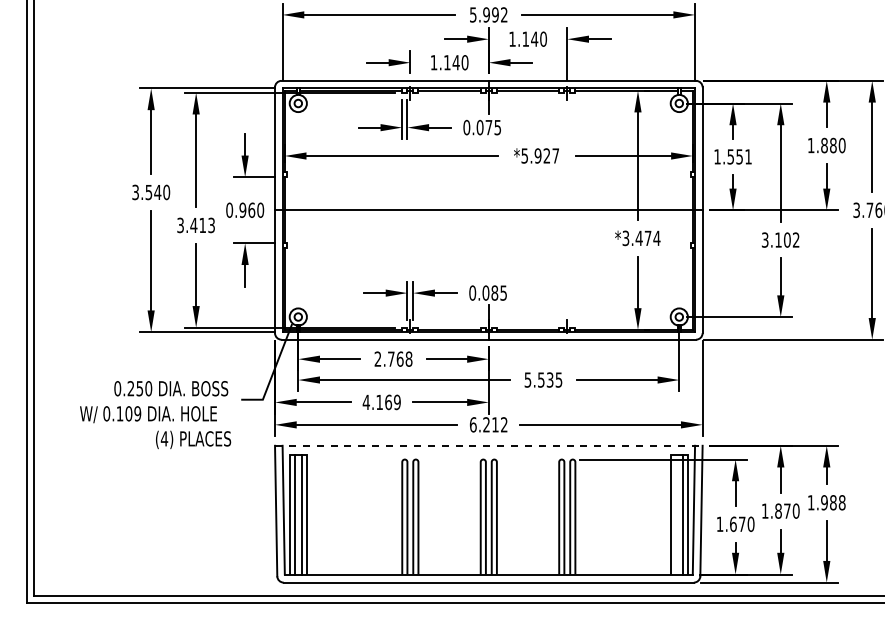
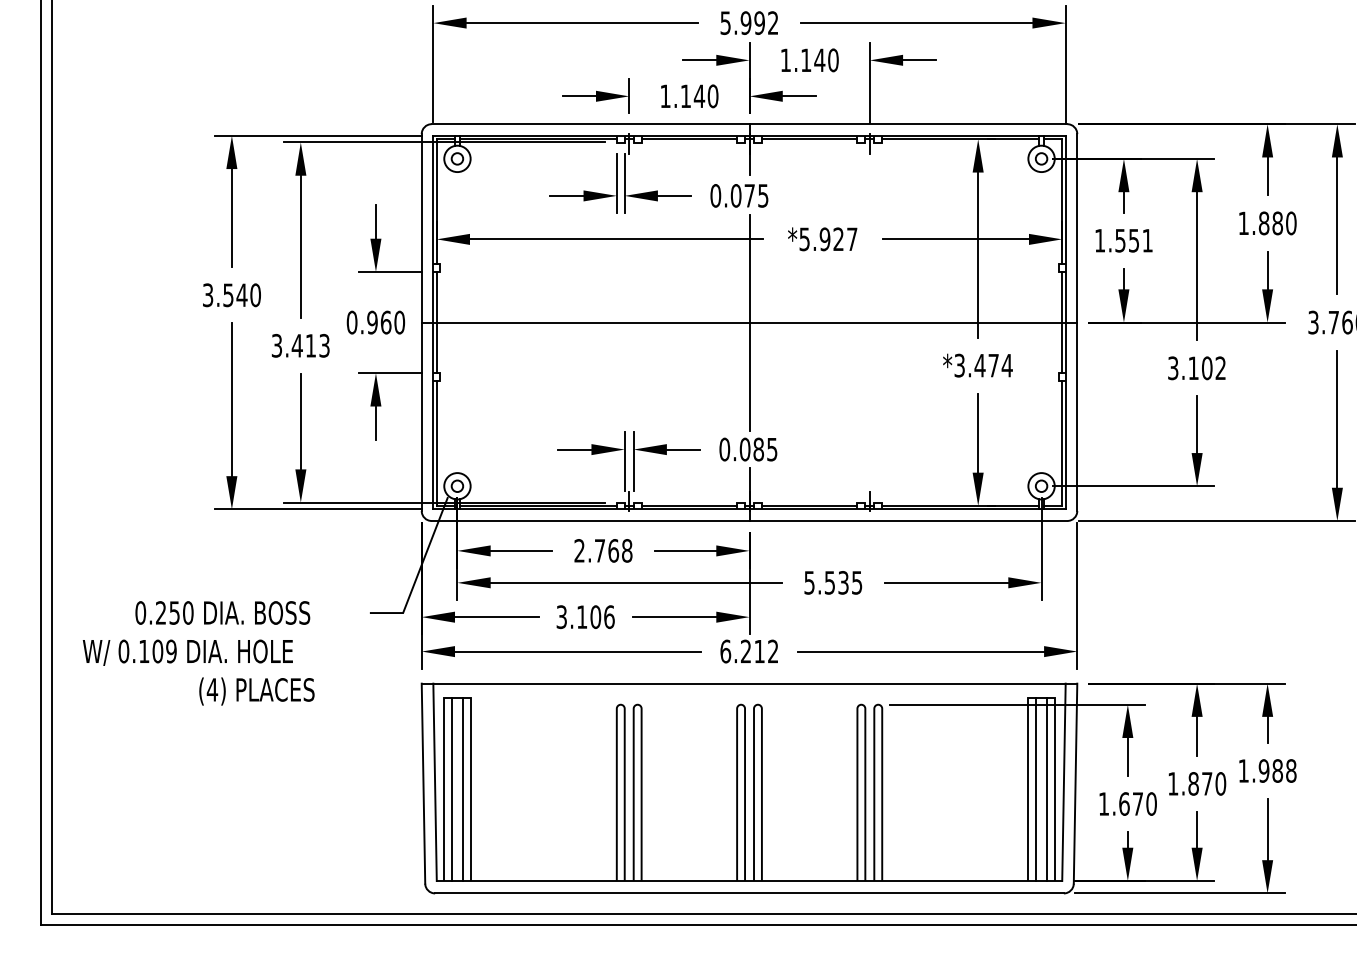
line: (488, 210) -> (749, 322), added
text: (381, 402) -> (584, 617), 4.169 -> 3.106
text: (155, 415) -> (198, 654), moved
line: (488, 445) -> (749, 683), dashed -> solid
line: (675, 514) -> (1035, 788), added

